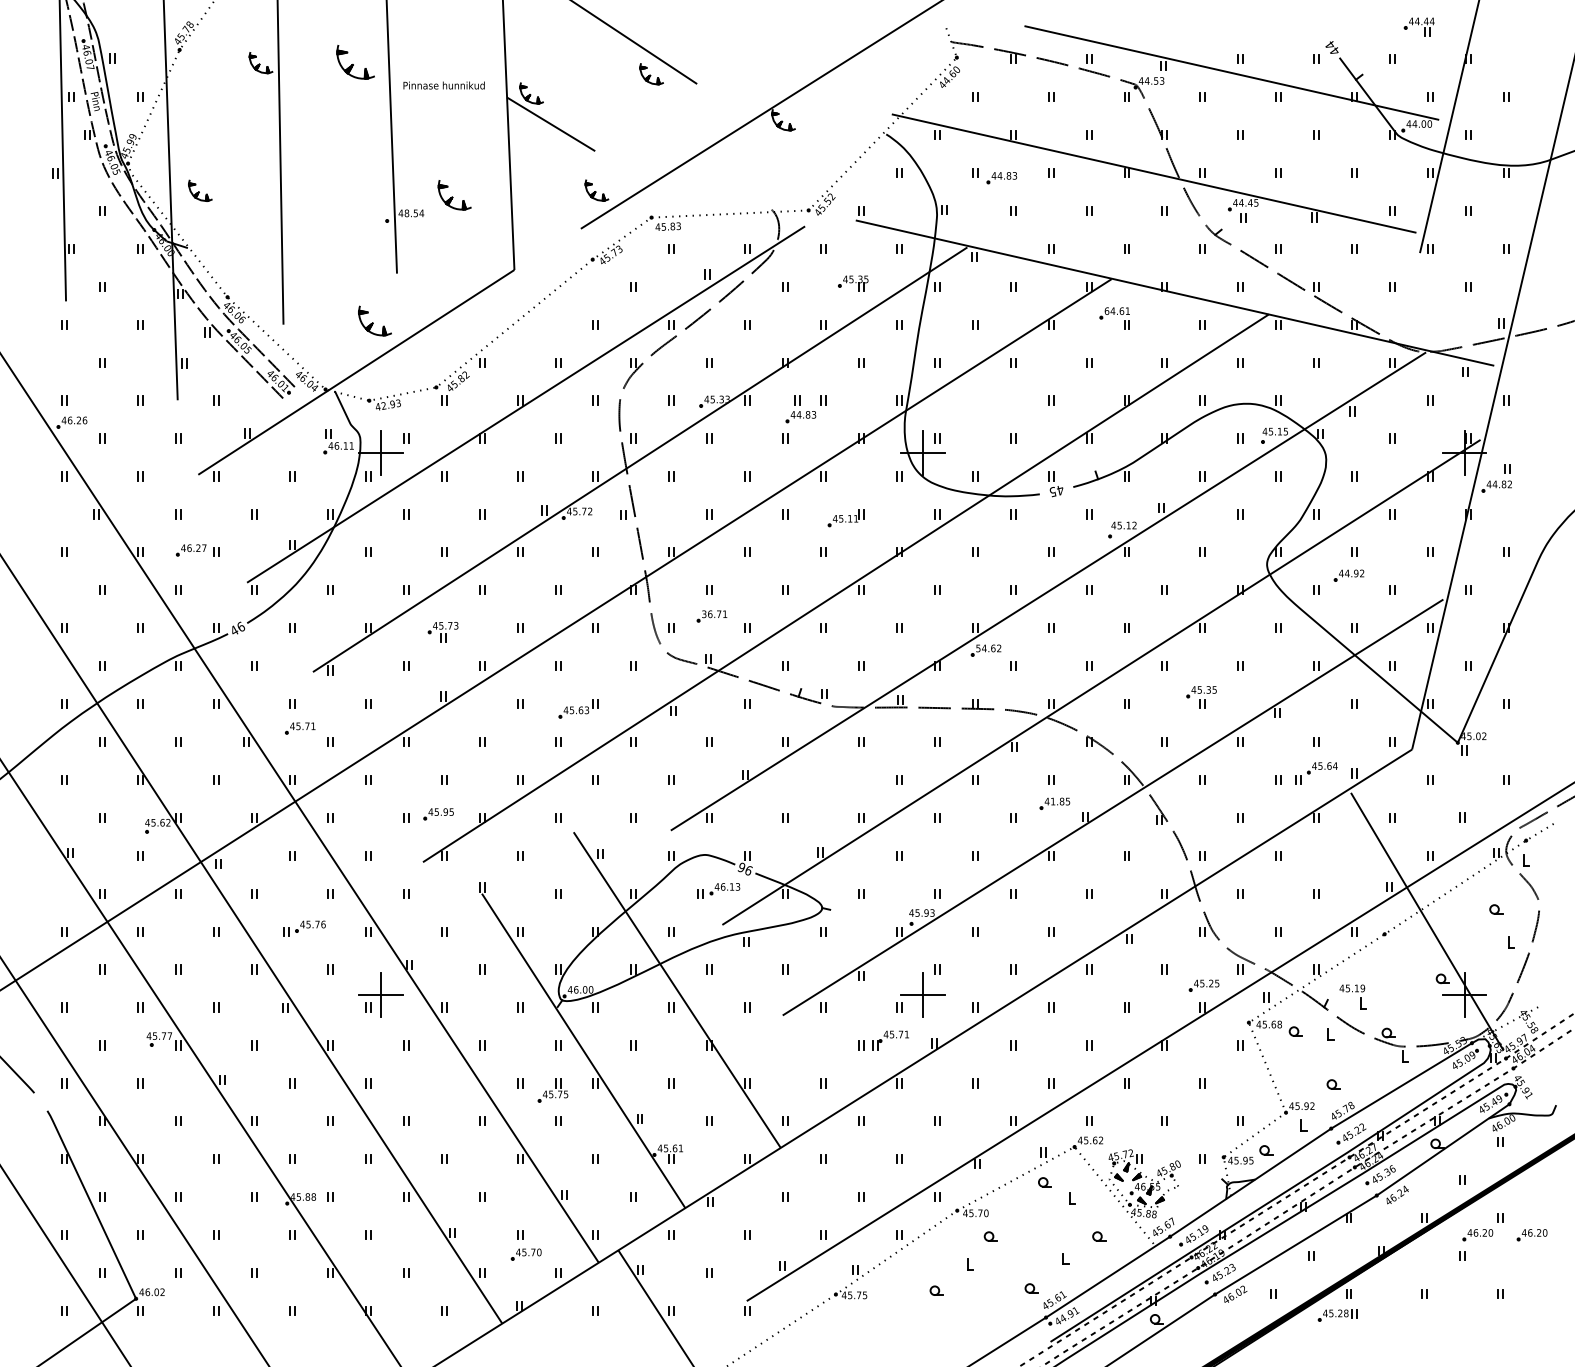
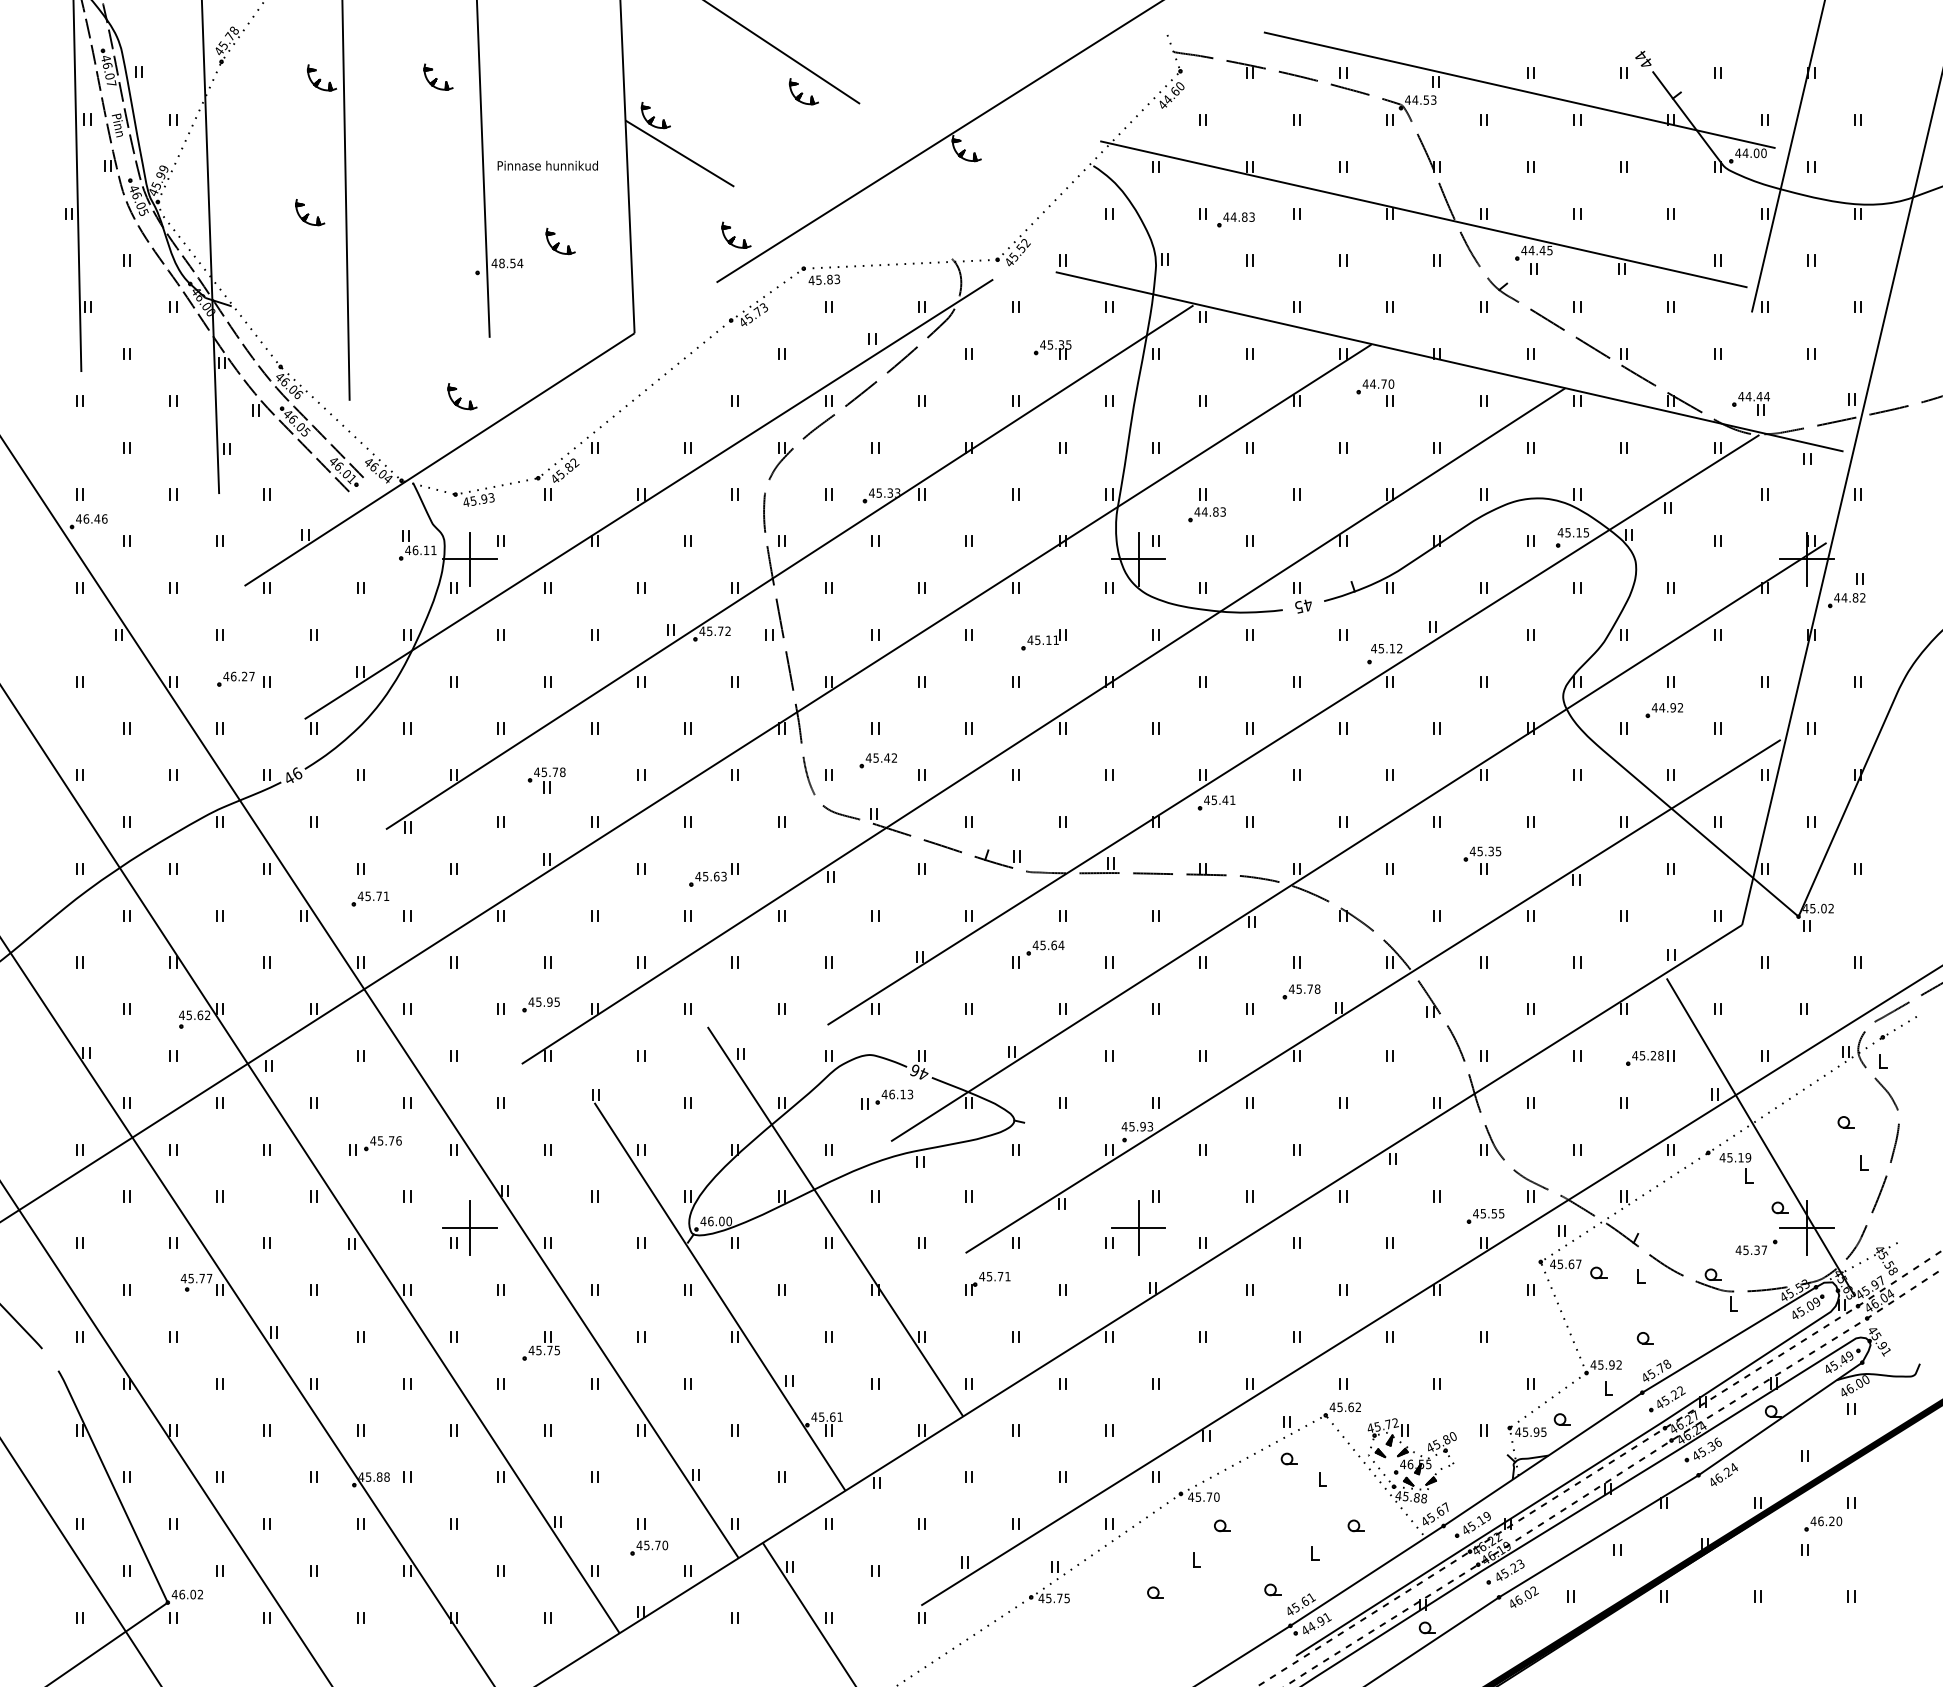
part: (1418, 26) -> (1750, 403), moved
part: (355, 61) -> (438, 76), size x0.62
text: (443, 85) -> (547, 165), moved
part: (200, 190) -> (310, 212), moved
part: (454, 195) -> (560, 241), size x0.71
text: (1117, 310) -> (1378, 383), 64.61 -> 44.70
part: (374, 321) -> (462, 396), size x0.71
text: (383, 405) -> (473, 500), 42.93 -> 45.93
part: (800, 409) -> (1206, 505), moved
text: (79, 420) -> (97, 518), 46.26 -> 46.46
text: (713, 613) -> (880, 757), 36.71 -> 45.42
text: (456, 625) -> (562, 772), 45.73 -> 45.78
text: (988, 648) -> (1219, 800), 54.62 -> 45.41
part: (1316, 773) -> (1038, 954), moved
text: (1060, 801) -> (1308, 988), 41.85 -> 45.78
text: (748, 870) -> (923, 1074), 96 -> 46
text: (1210, 983) -> (1493, 1213), 45.25 -> 45.55
part: (1352, 992) -> (1735, 1162), moved
part: (1423, 1010) -> (1756, 1247), added
text: (1279, 1024) -> (1578, 1264), 45.68 -> 45.67
part: (890, 1040) -> (987, 1283), moved
part: (552, 1090) -> (540, 1345), moved
part: (1532, 1234) -> (1890, 1523), removed
part: (1337, 1314) -> (1650, 1057), moved

